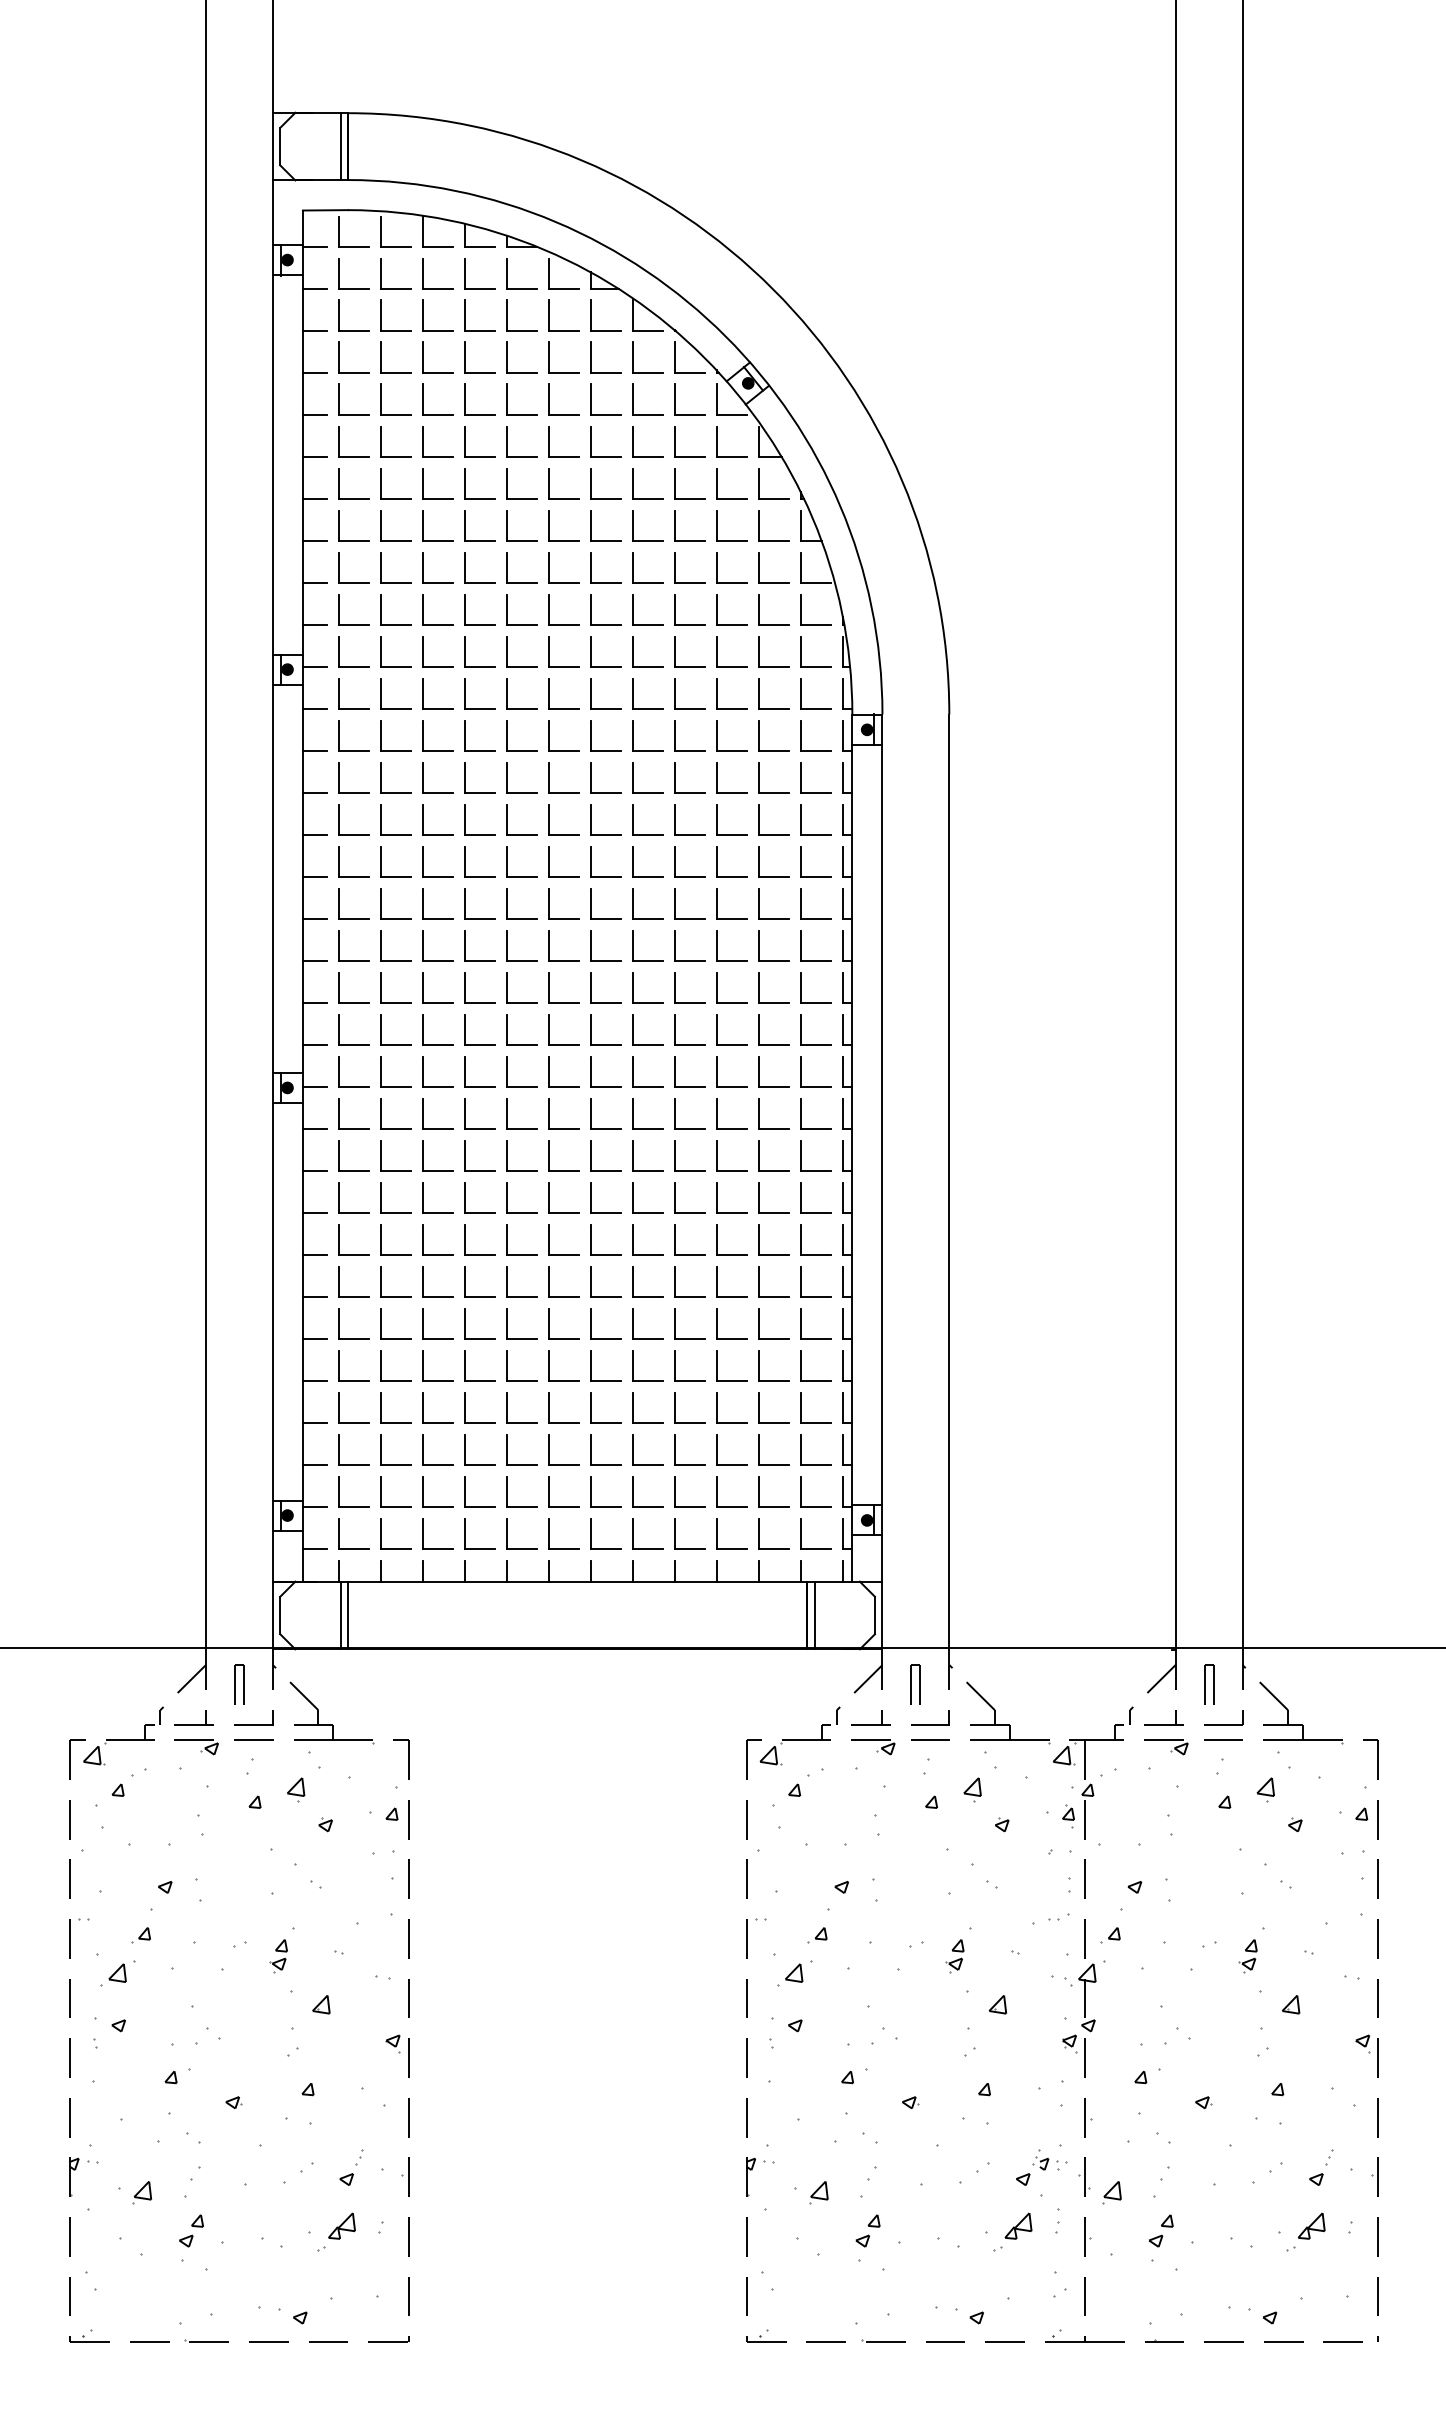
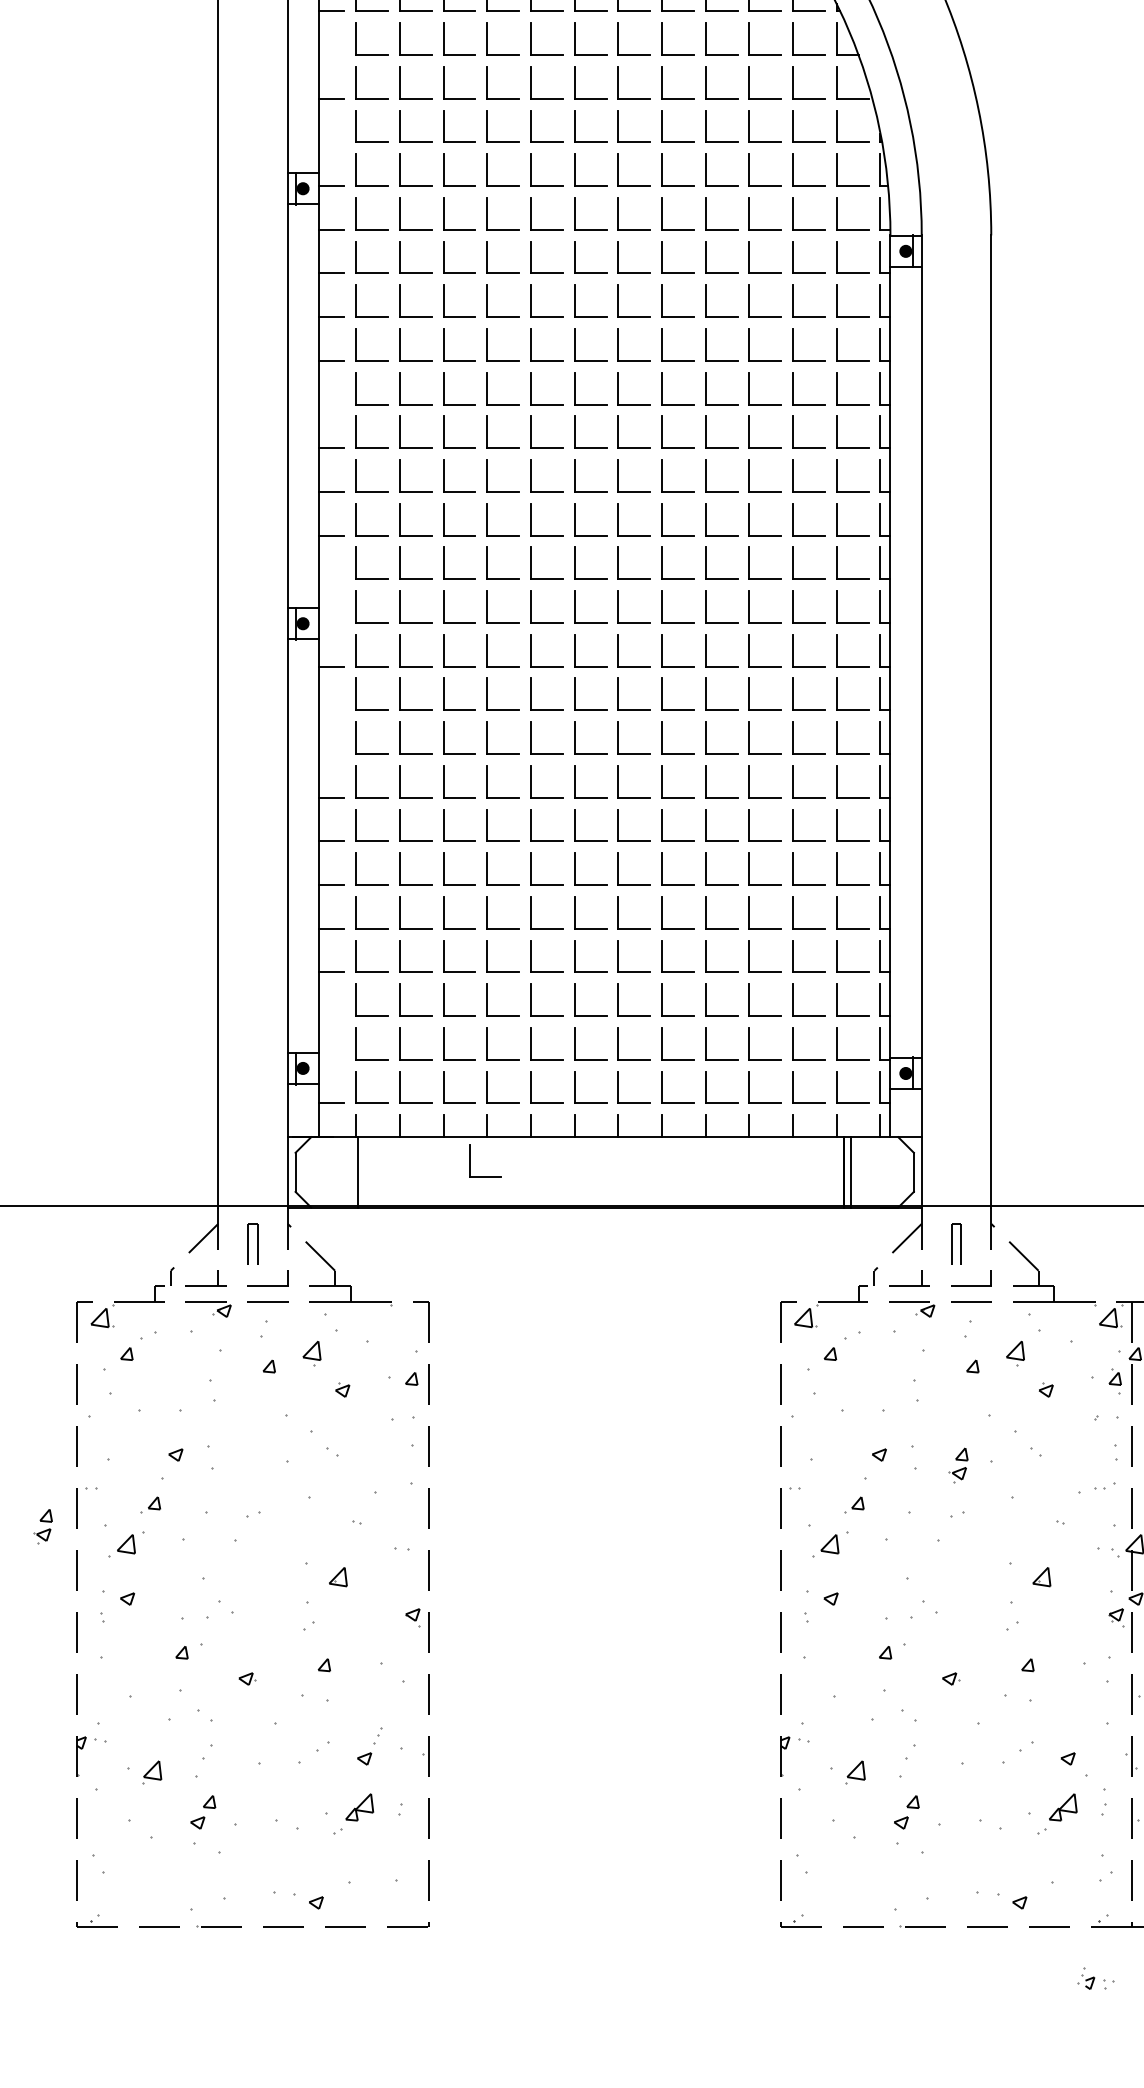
line: (314, 541) -> (331, 55), removed
line: (314, 625) -> (331, 142), removed
line: (314, 877) -> (331, 404), removed
line: (314, 1045) -> (331, 579), removed
line: (314, 1087) -> (331, 623), removed
line: (314, 1171) -> (331, 710), removed
line: (314, 1213) -> (331, 754), removed
line: (314, 1465) -> (331, 1016), removed
line: (314, 1507) -> (331, 1060), removed
part: (448, 1604) -> (470, 1160), added
line: (347, 1615) -> (365, 1172), removed
part: (278, 1956) -> (43, 1526), moved
part: (954, 1956) -> (958, 1465), moved
part: (1049, 2159) -> (1095, 1978), moved

